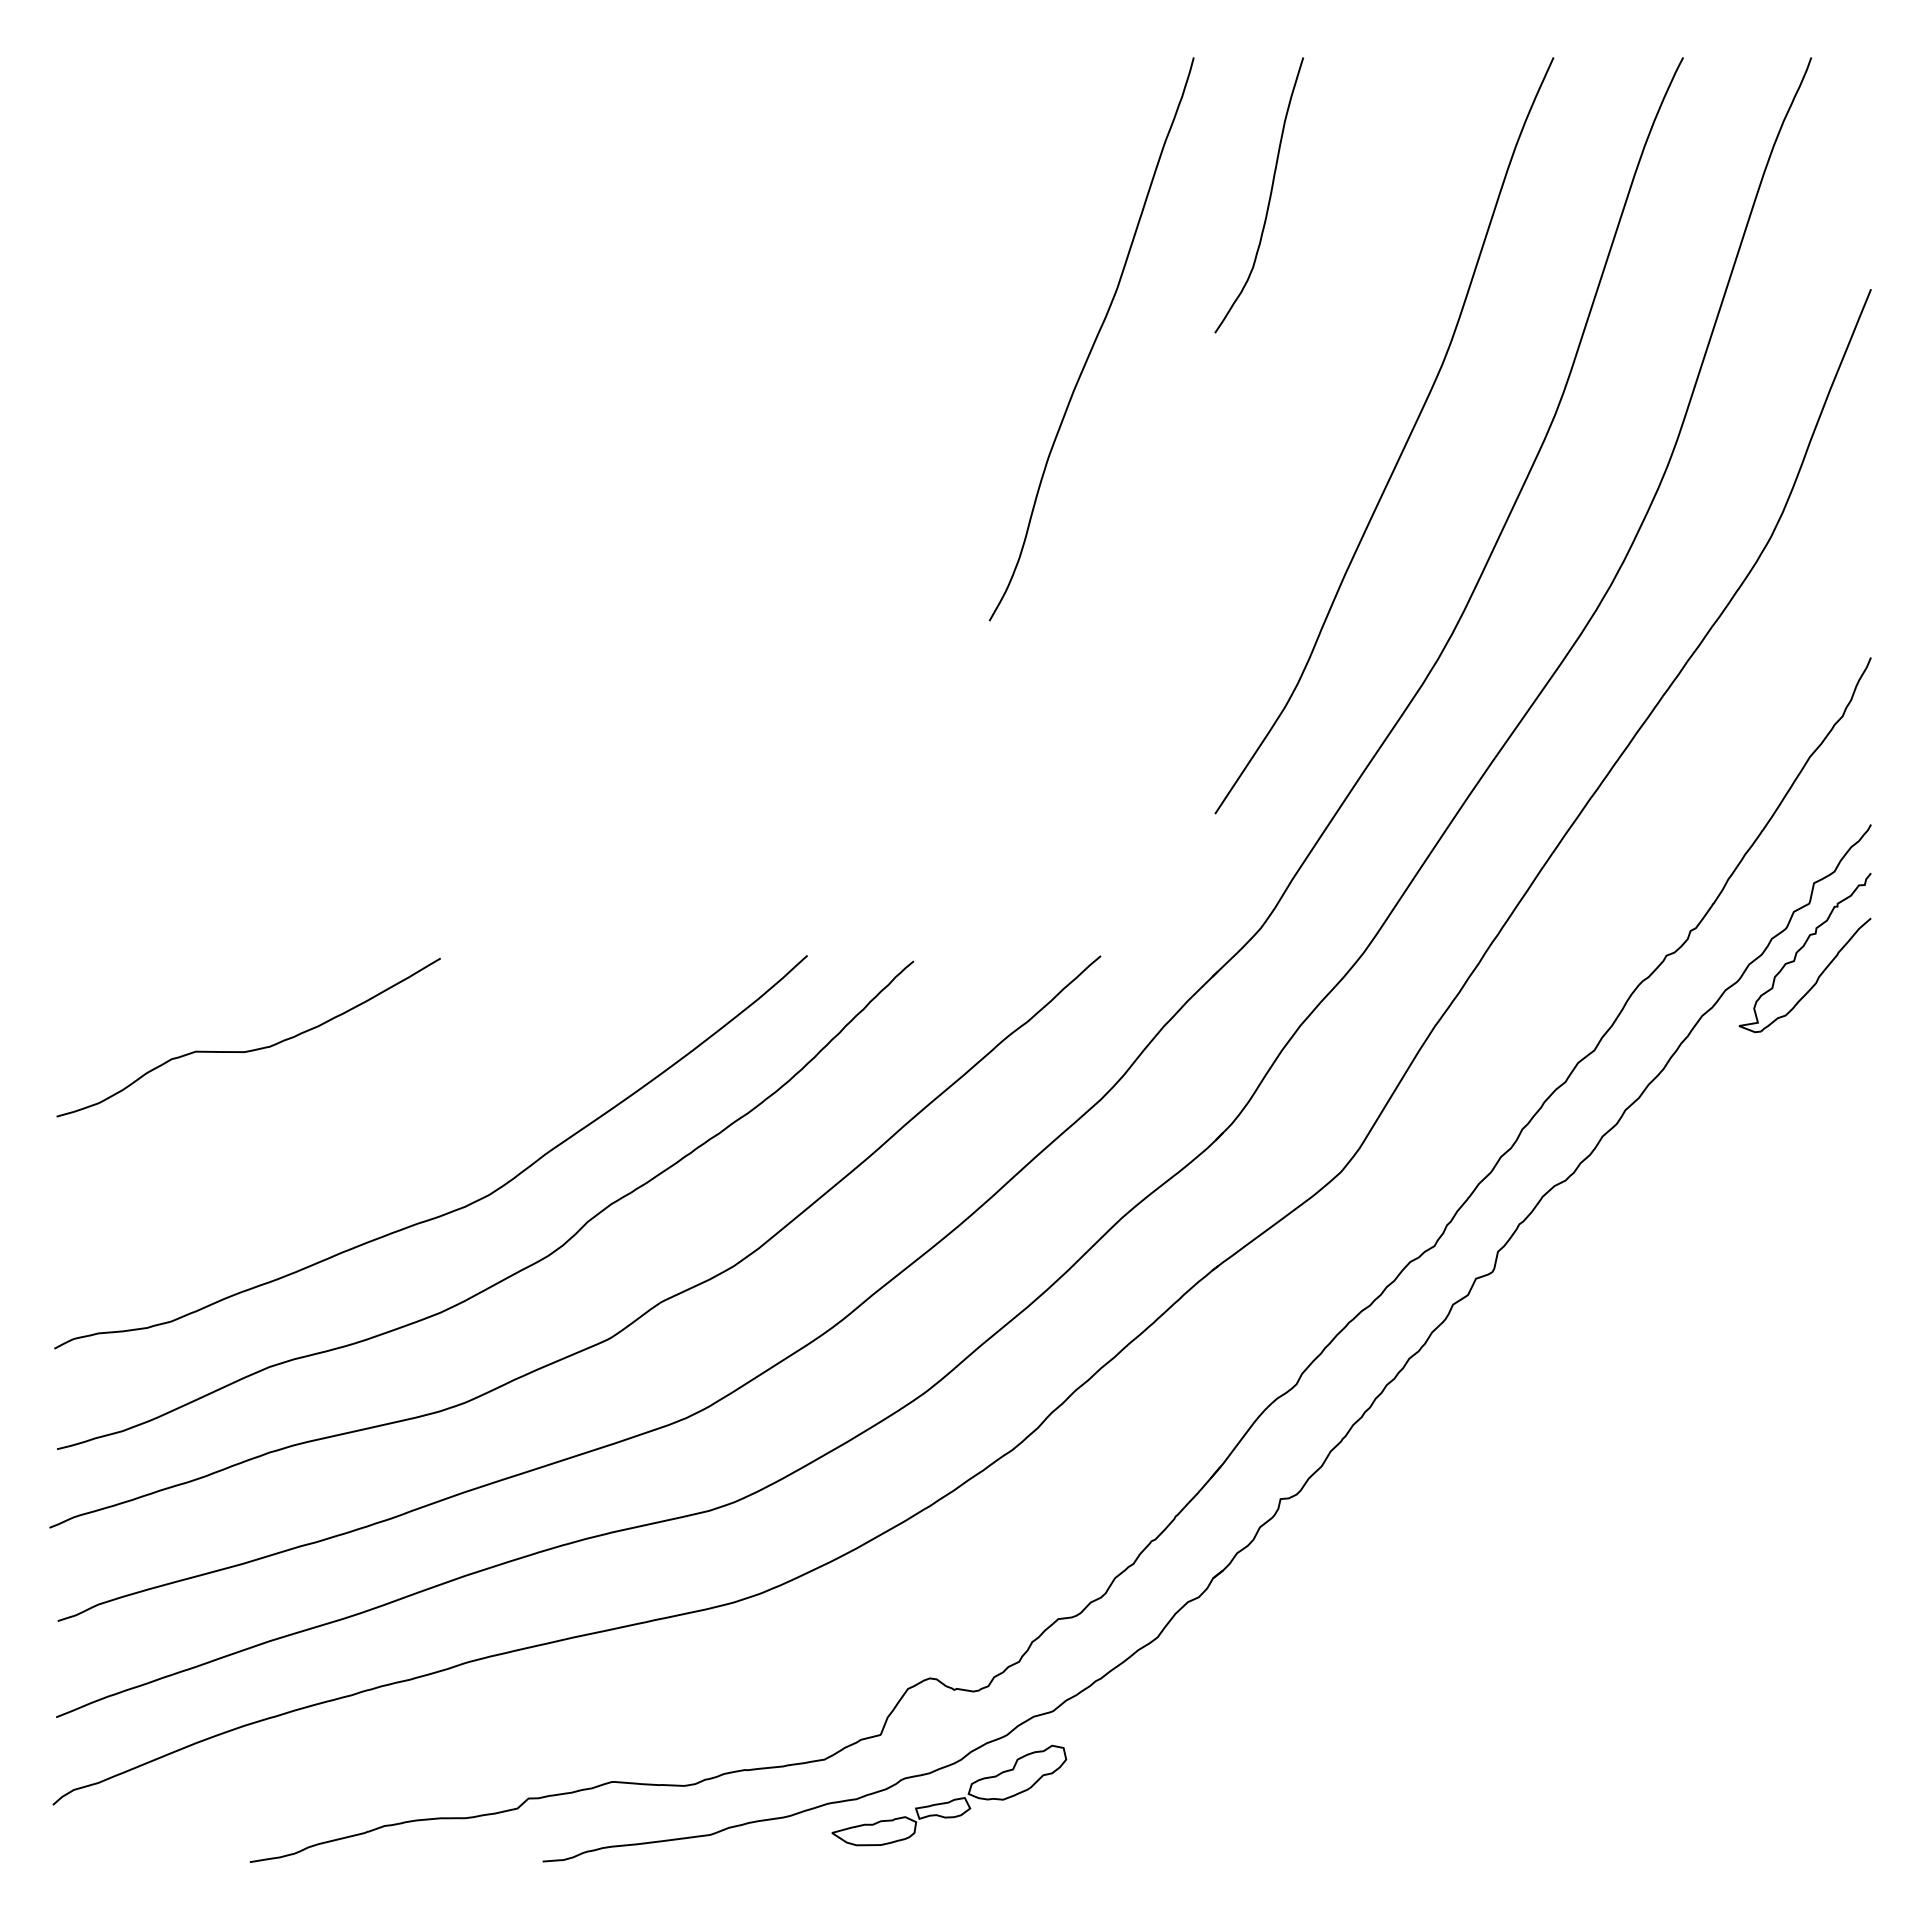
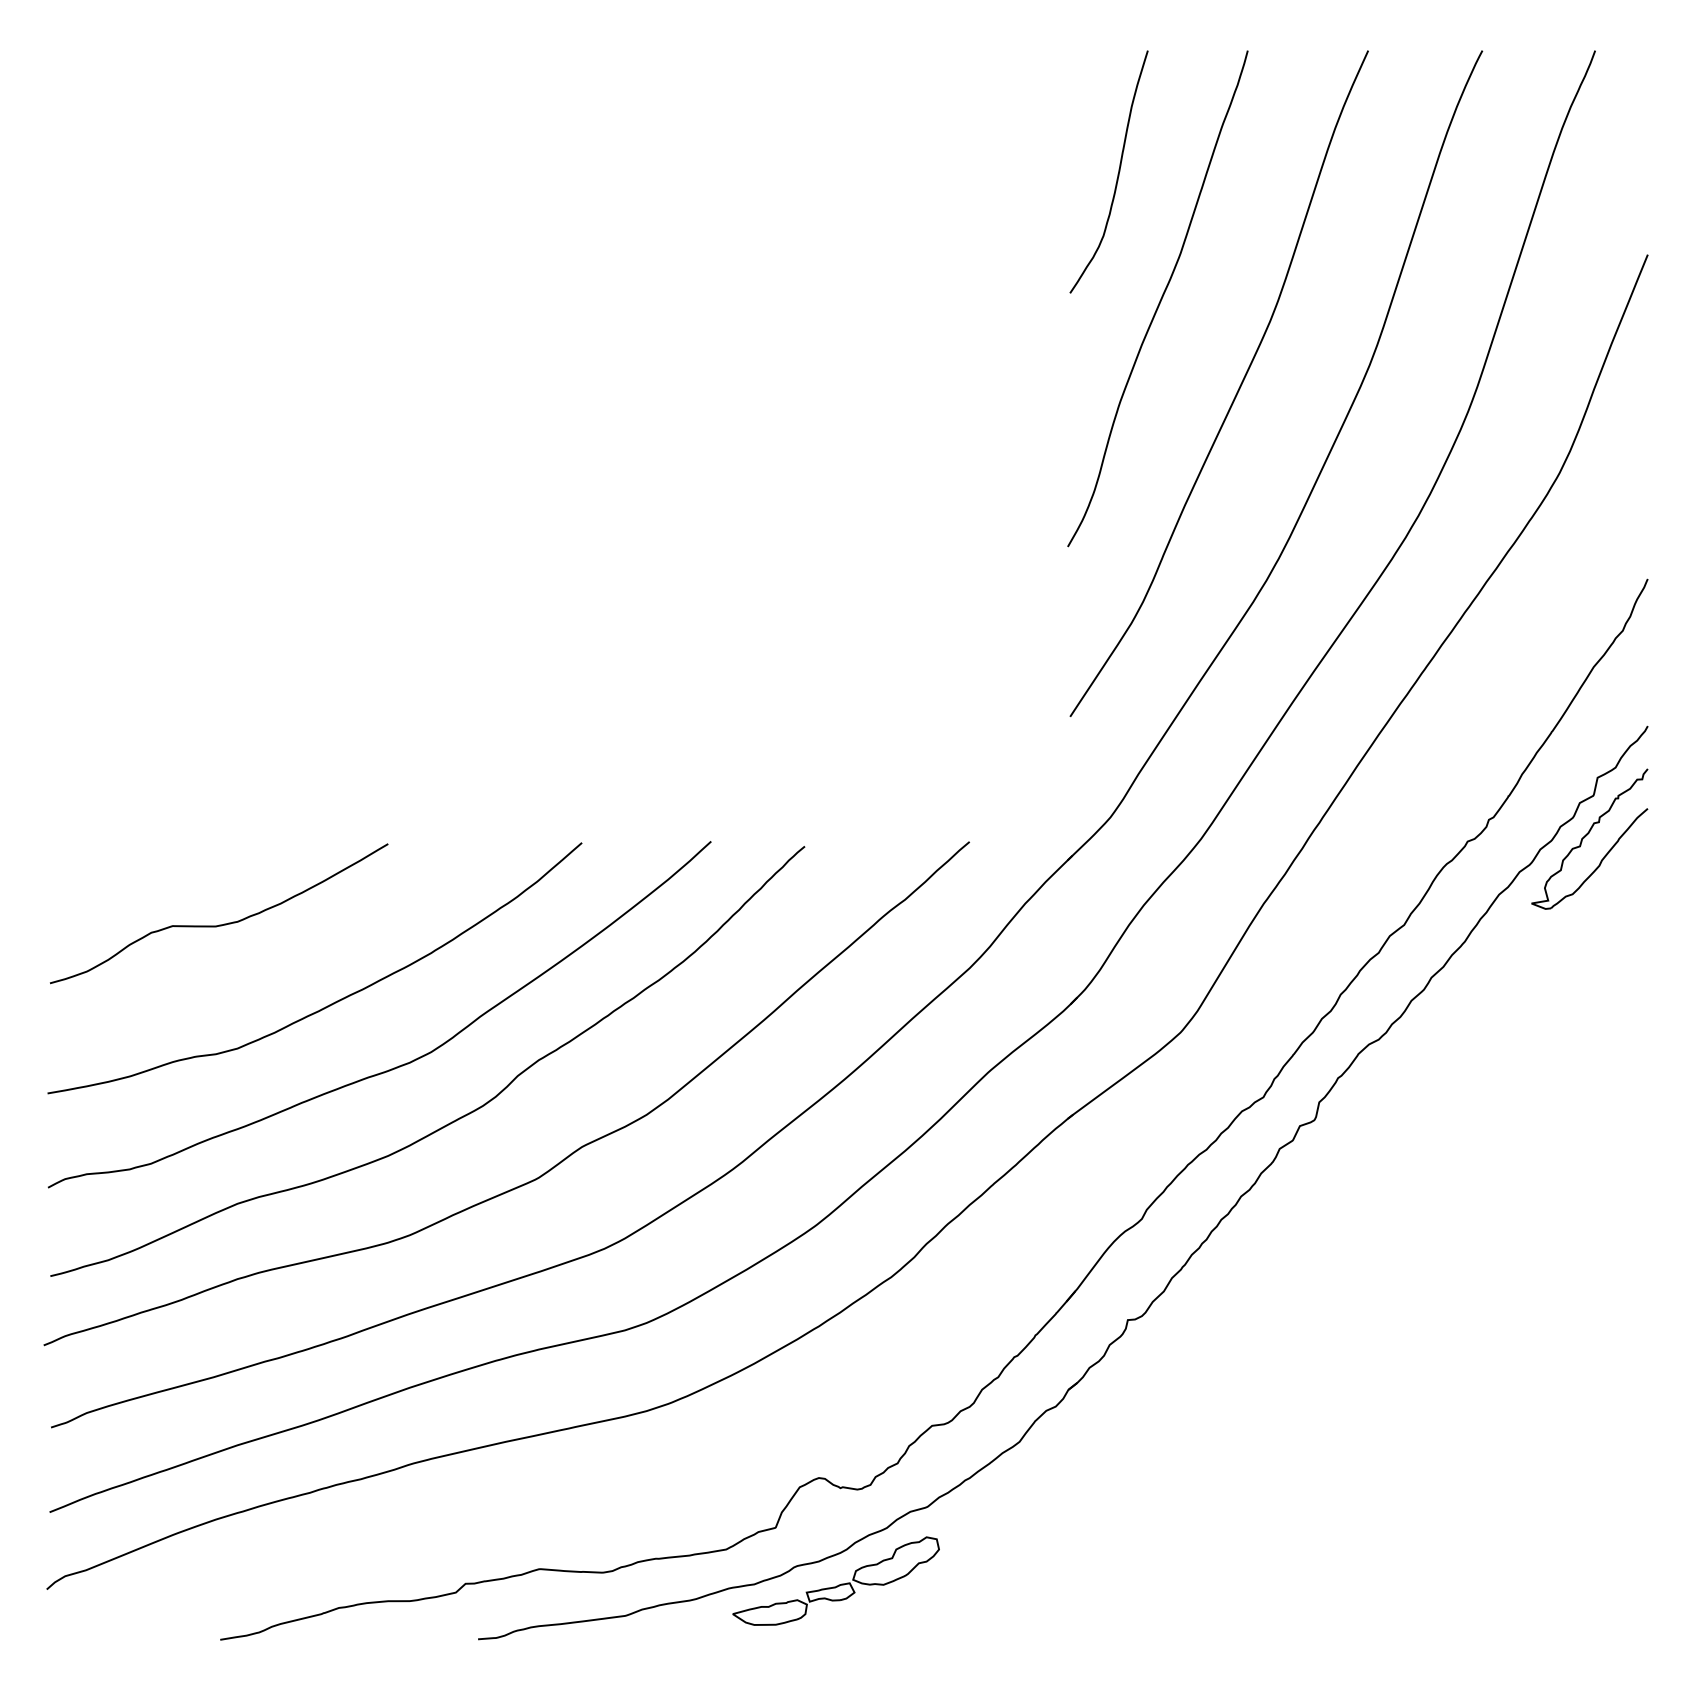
curve: (1094, 339) -> (1160, 298), moved
curve: (376, 1139) -> (331, 1003), added

